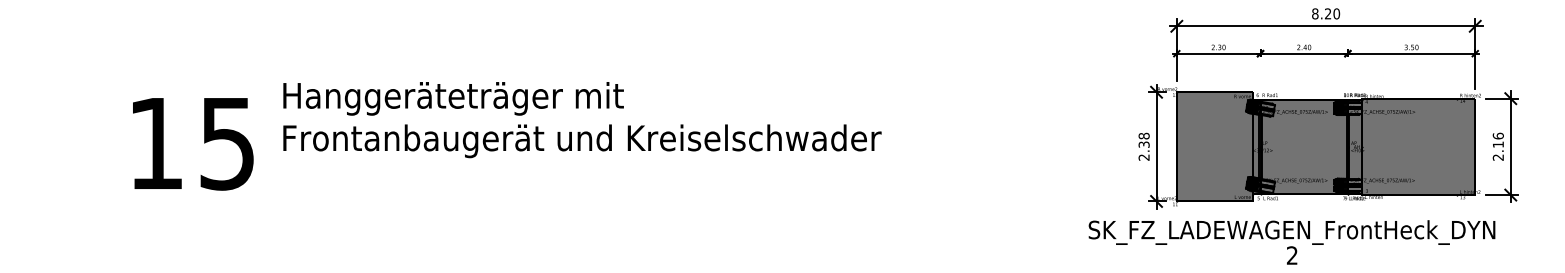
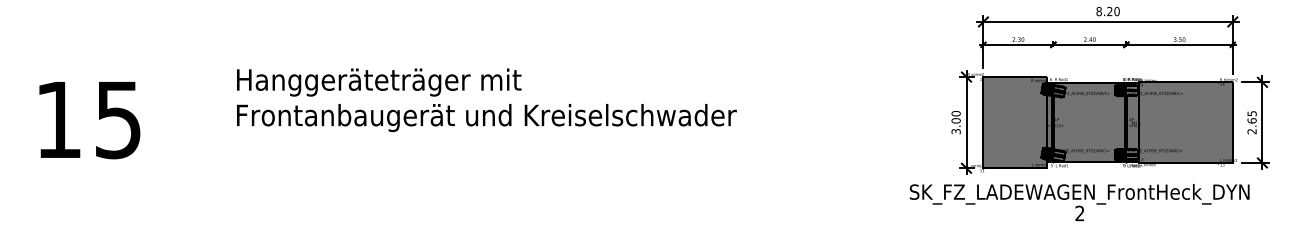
text: (1497, 139) -> (1251, 116), 2.16 -> 2.65
text: (193, 144) -> (90, 120), moved
text: (1143, 146) -> (955, 122), 2.38 -> 3.00

